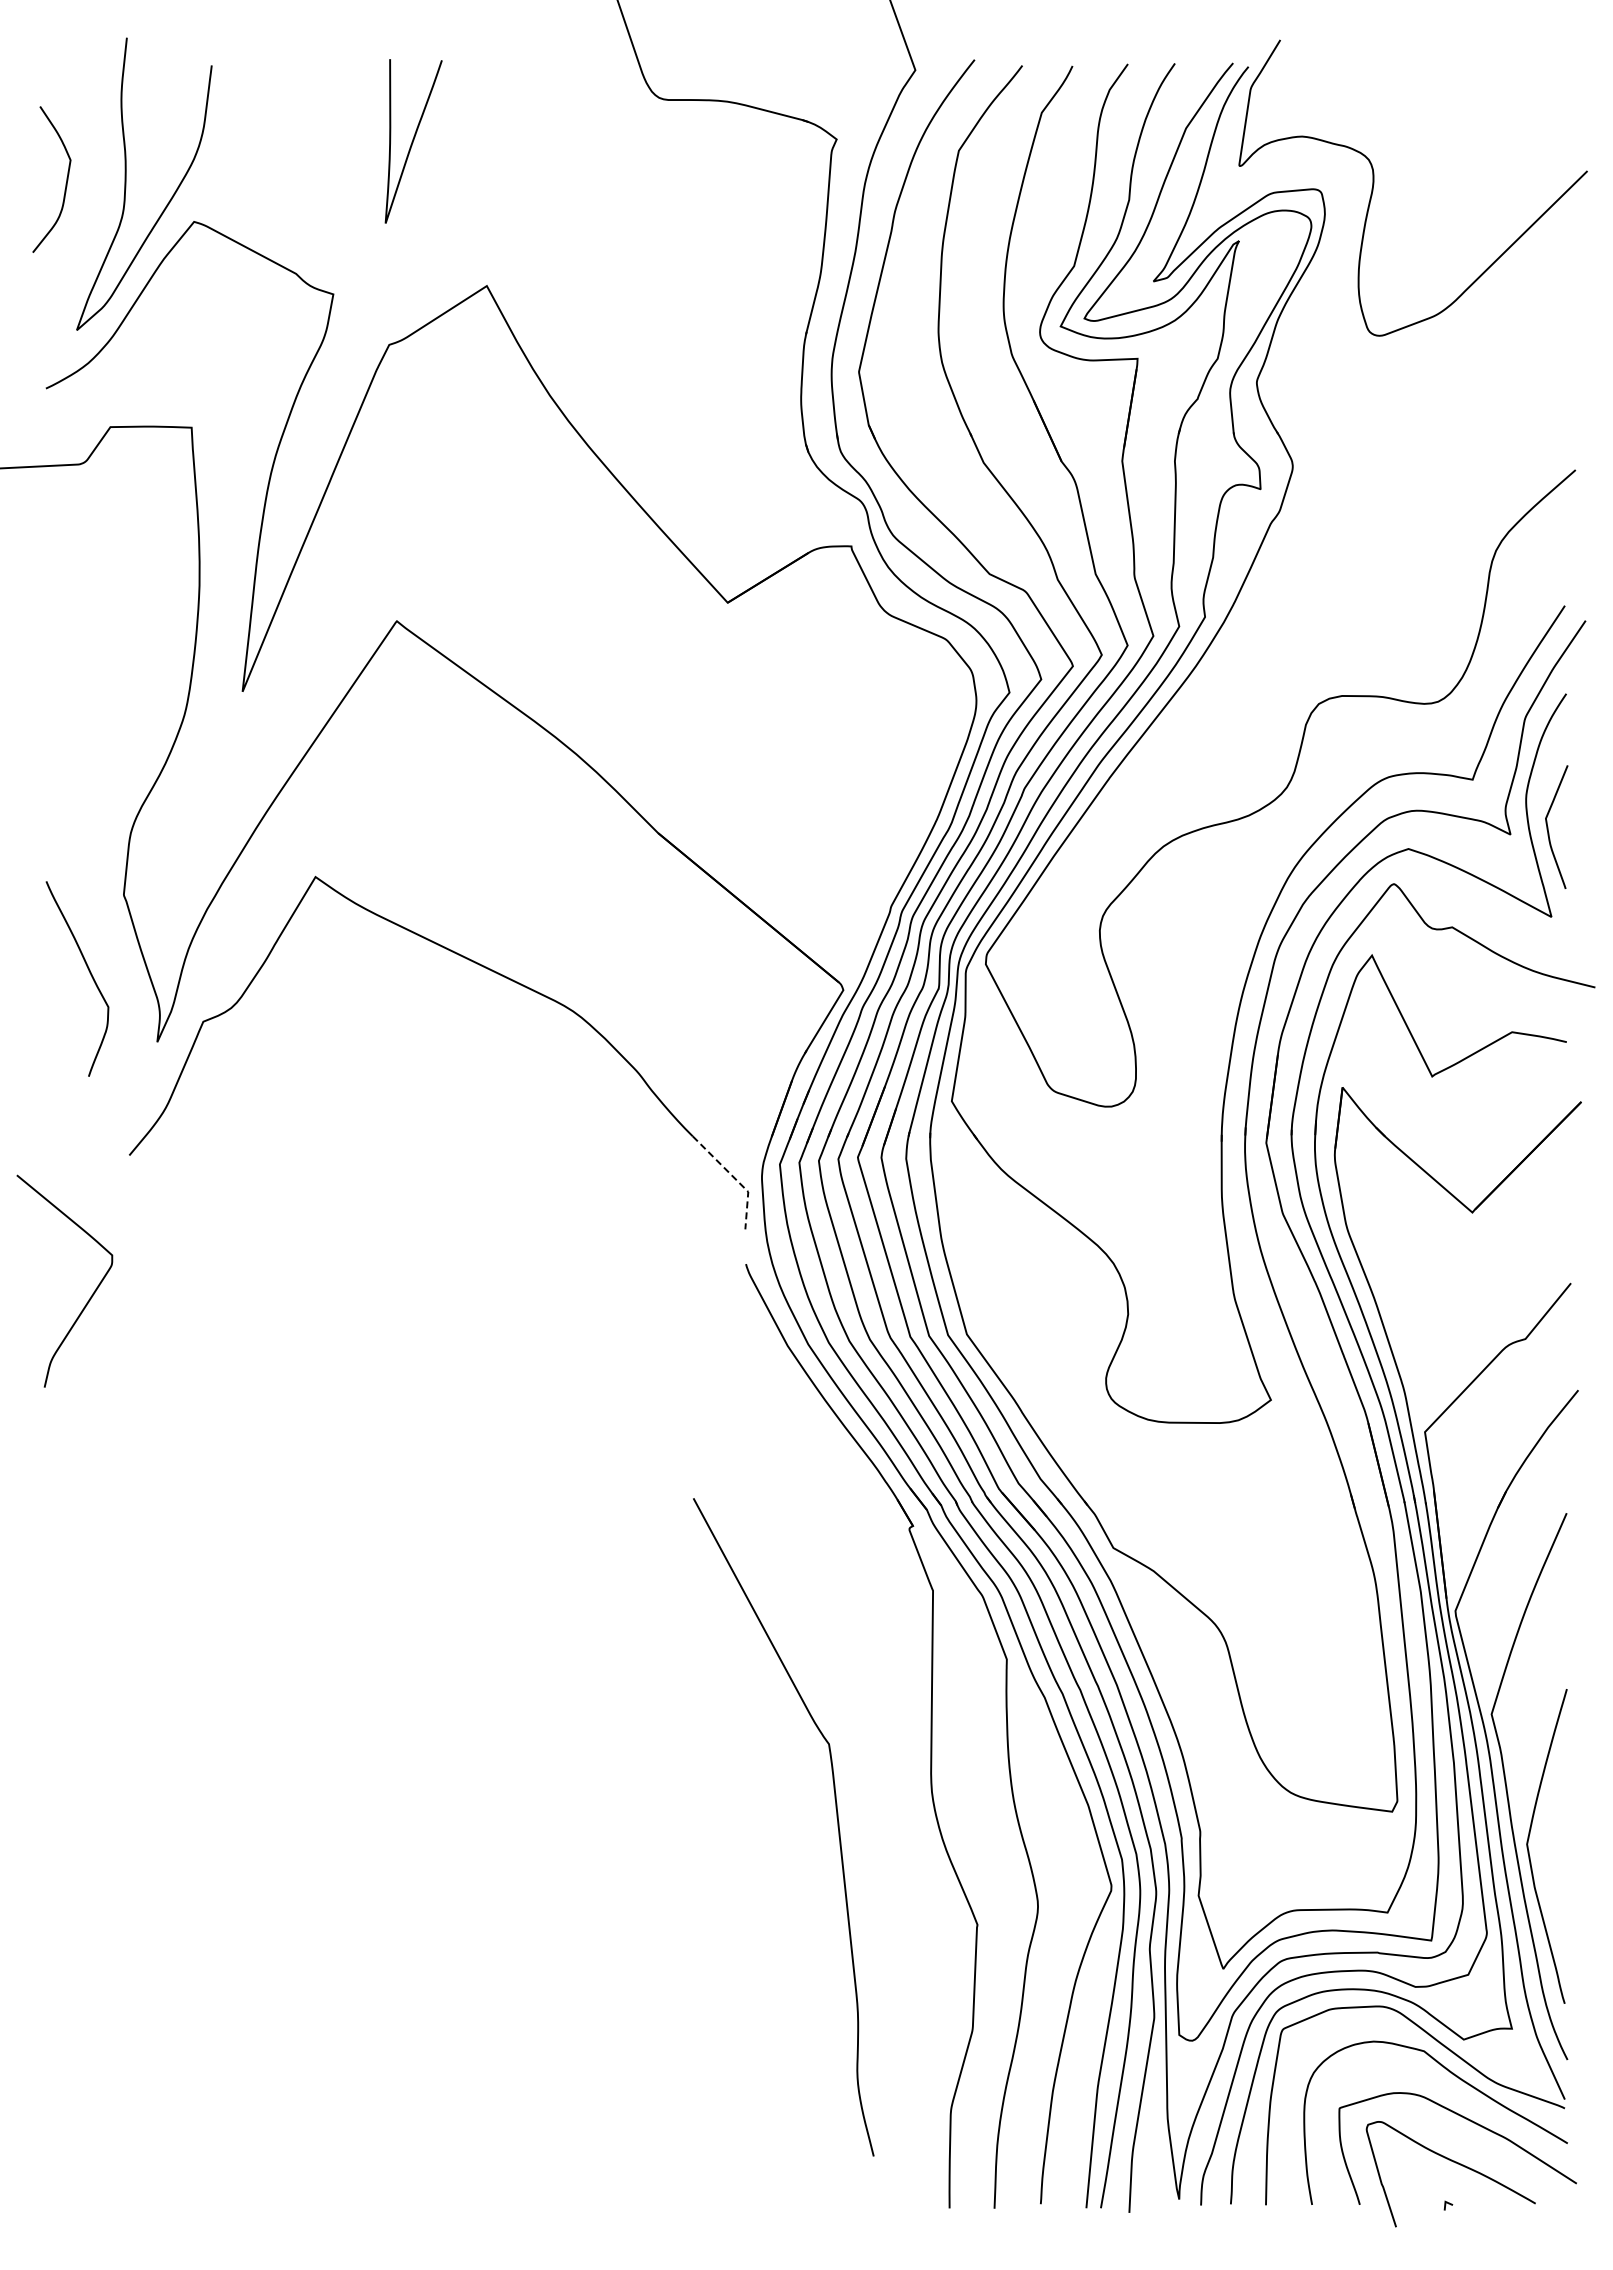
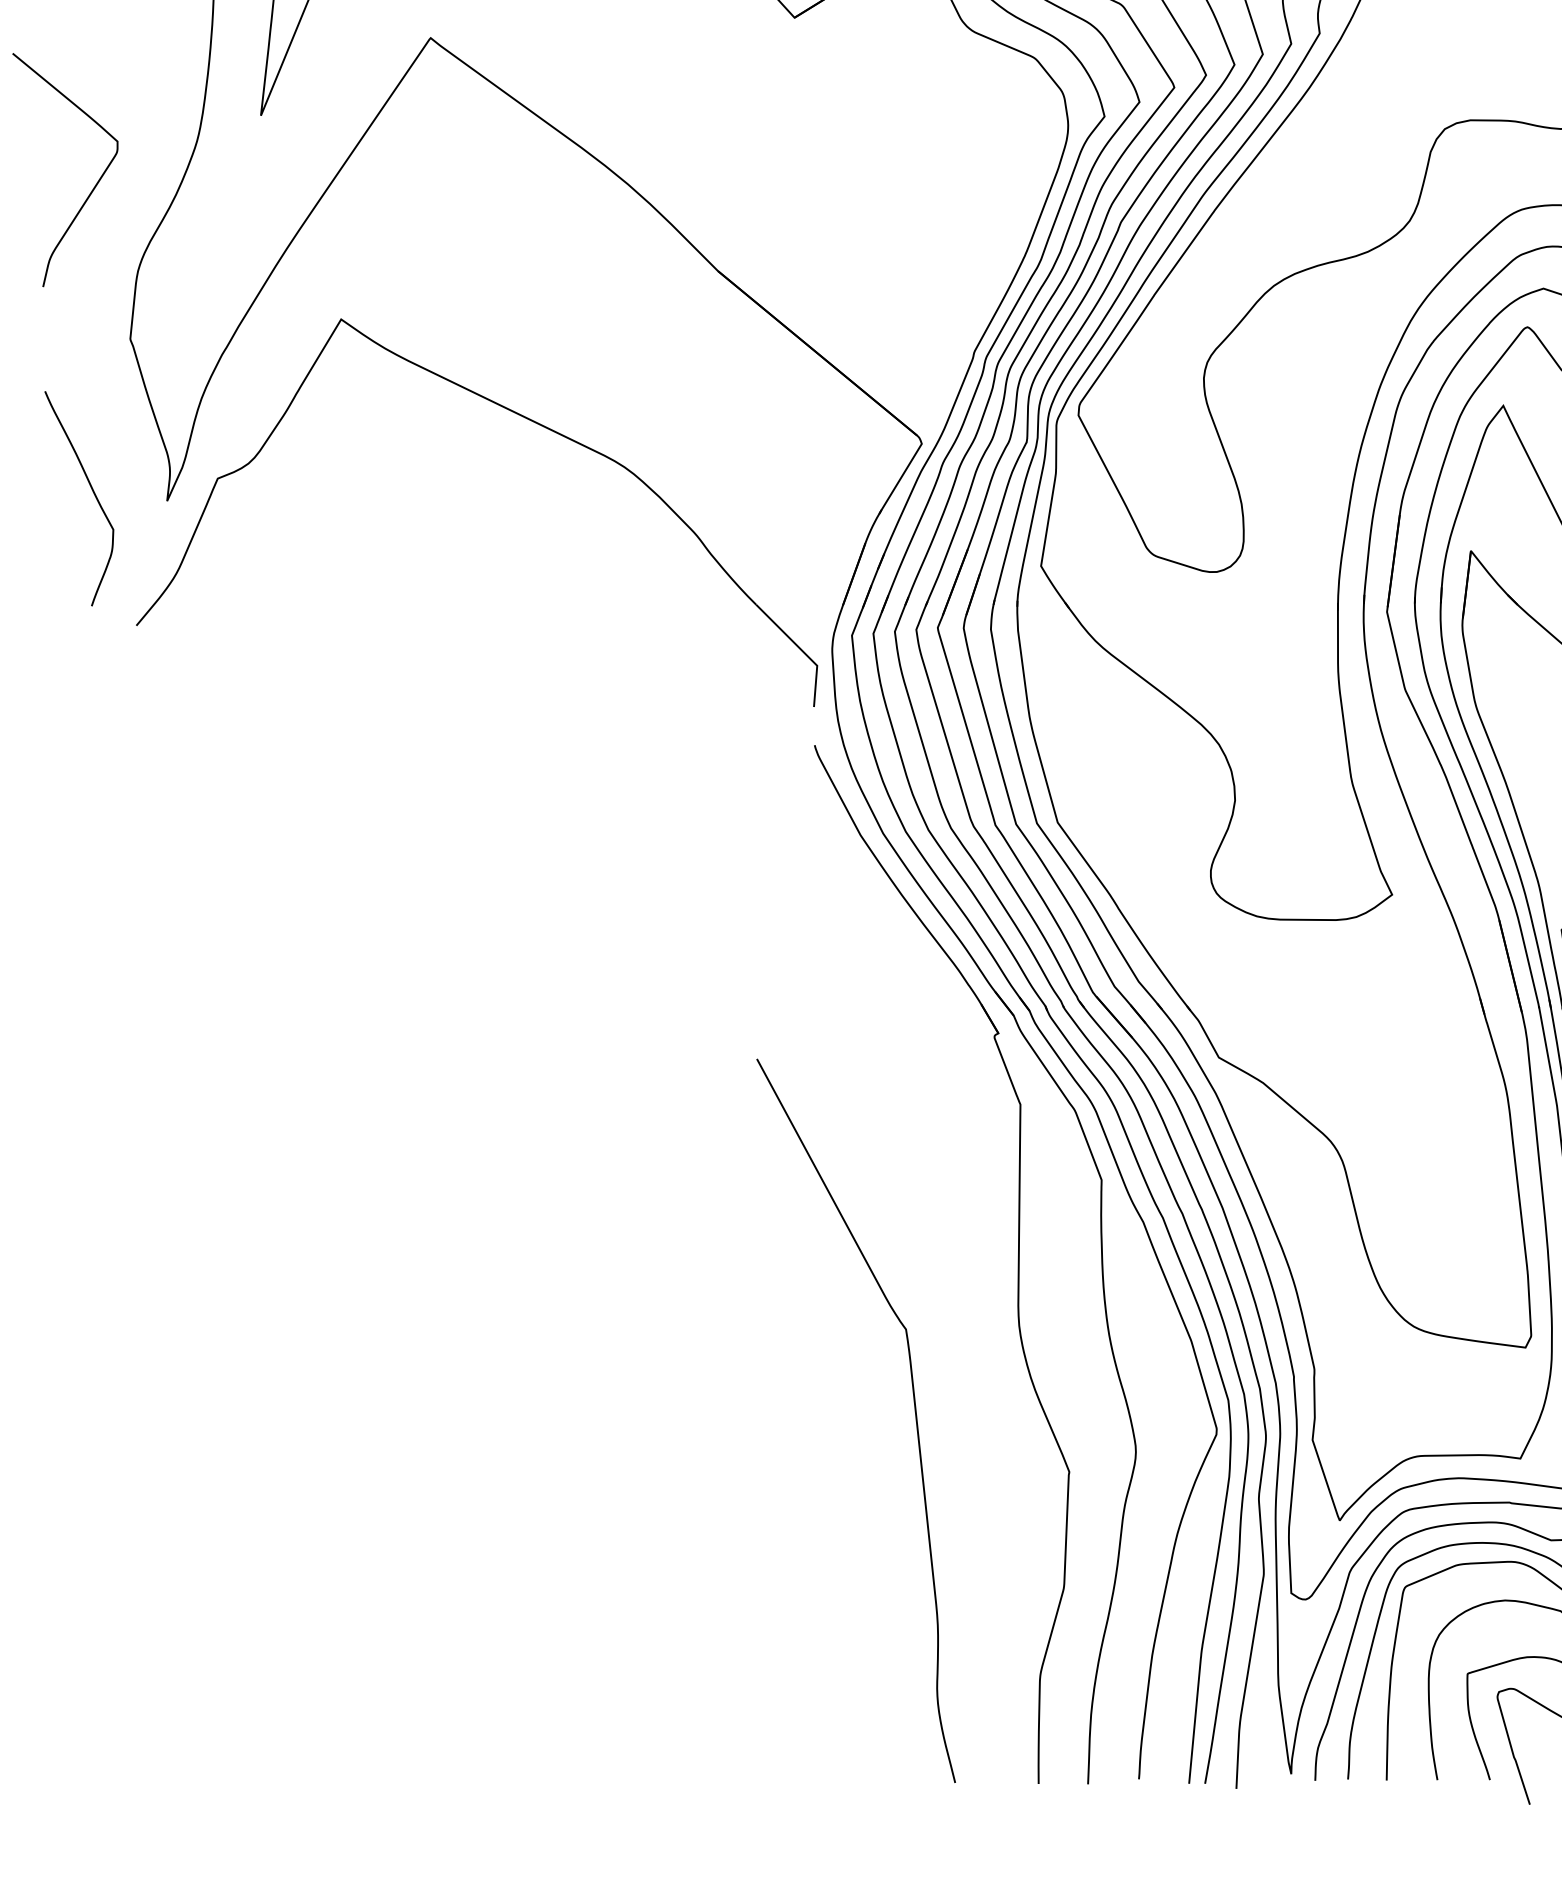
curve: (89, 973) -> (92, 492), moved
line: (734, 1177) -> (802, 649), dashed -> solid
curve: (90, 1296) -> (93, 186), moved
curve: (836, 1818) -> (914, 1411), moved

